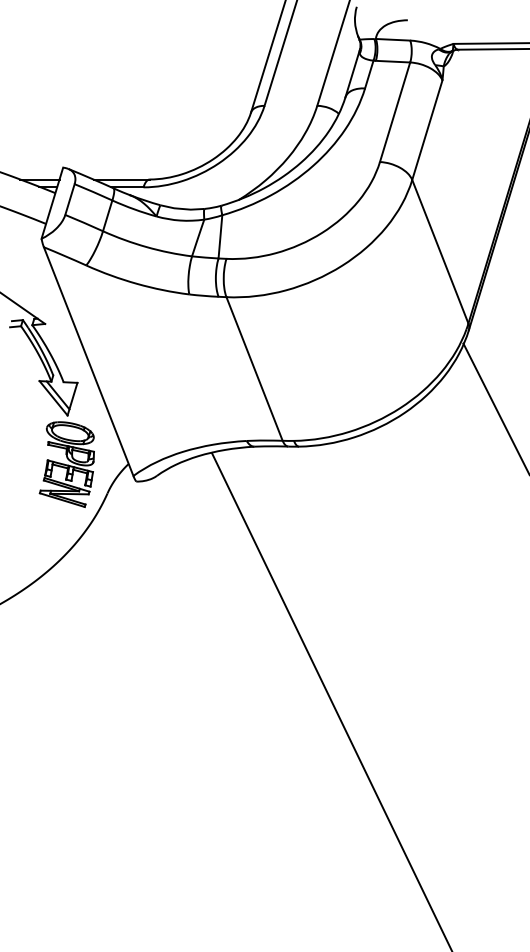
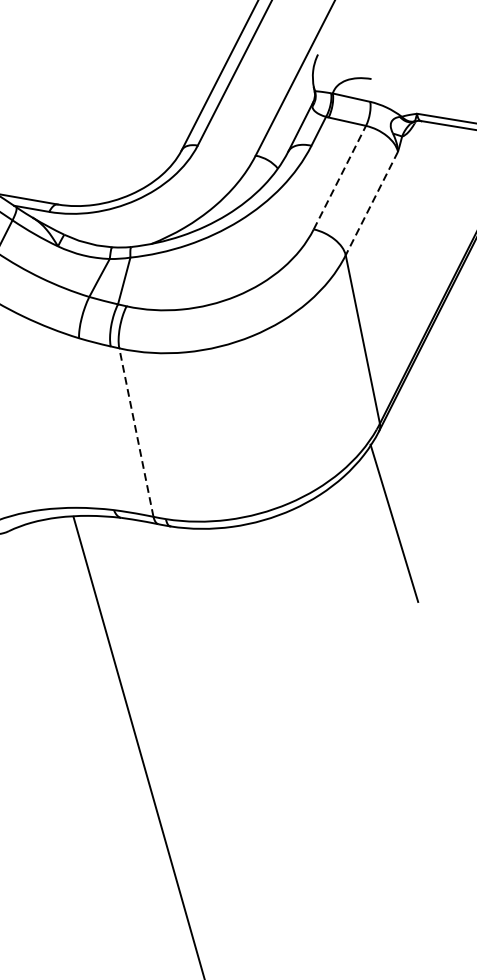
line: (395, 111) -> (340, 176), solid -> dashed
line: (427, 130) -> (371, 203), solid -> dashed
line: (254, 368) -> (136, 432), solid -> dashed

